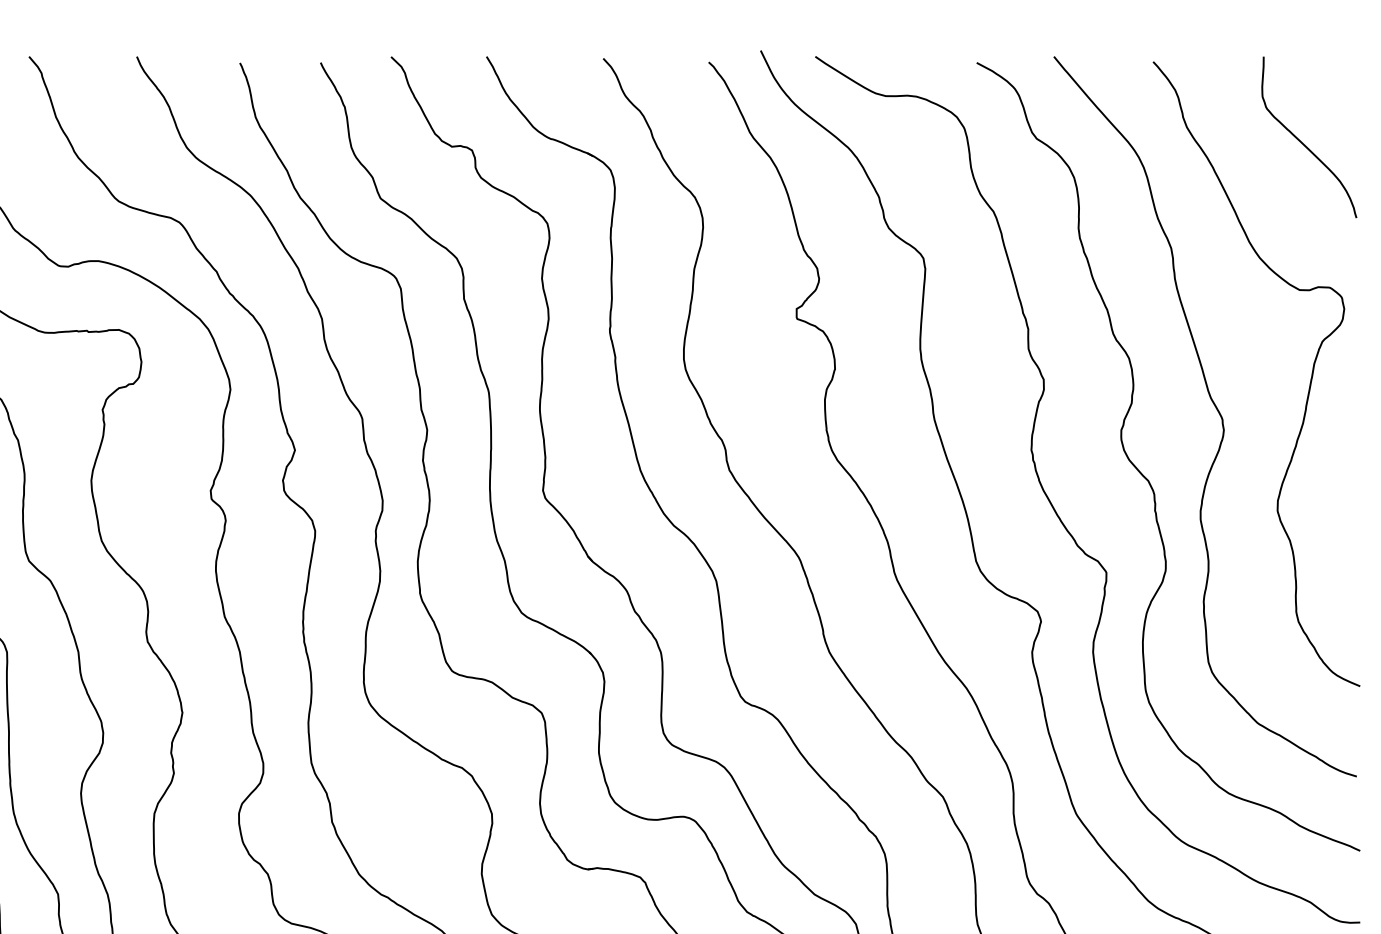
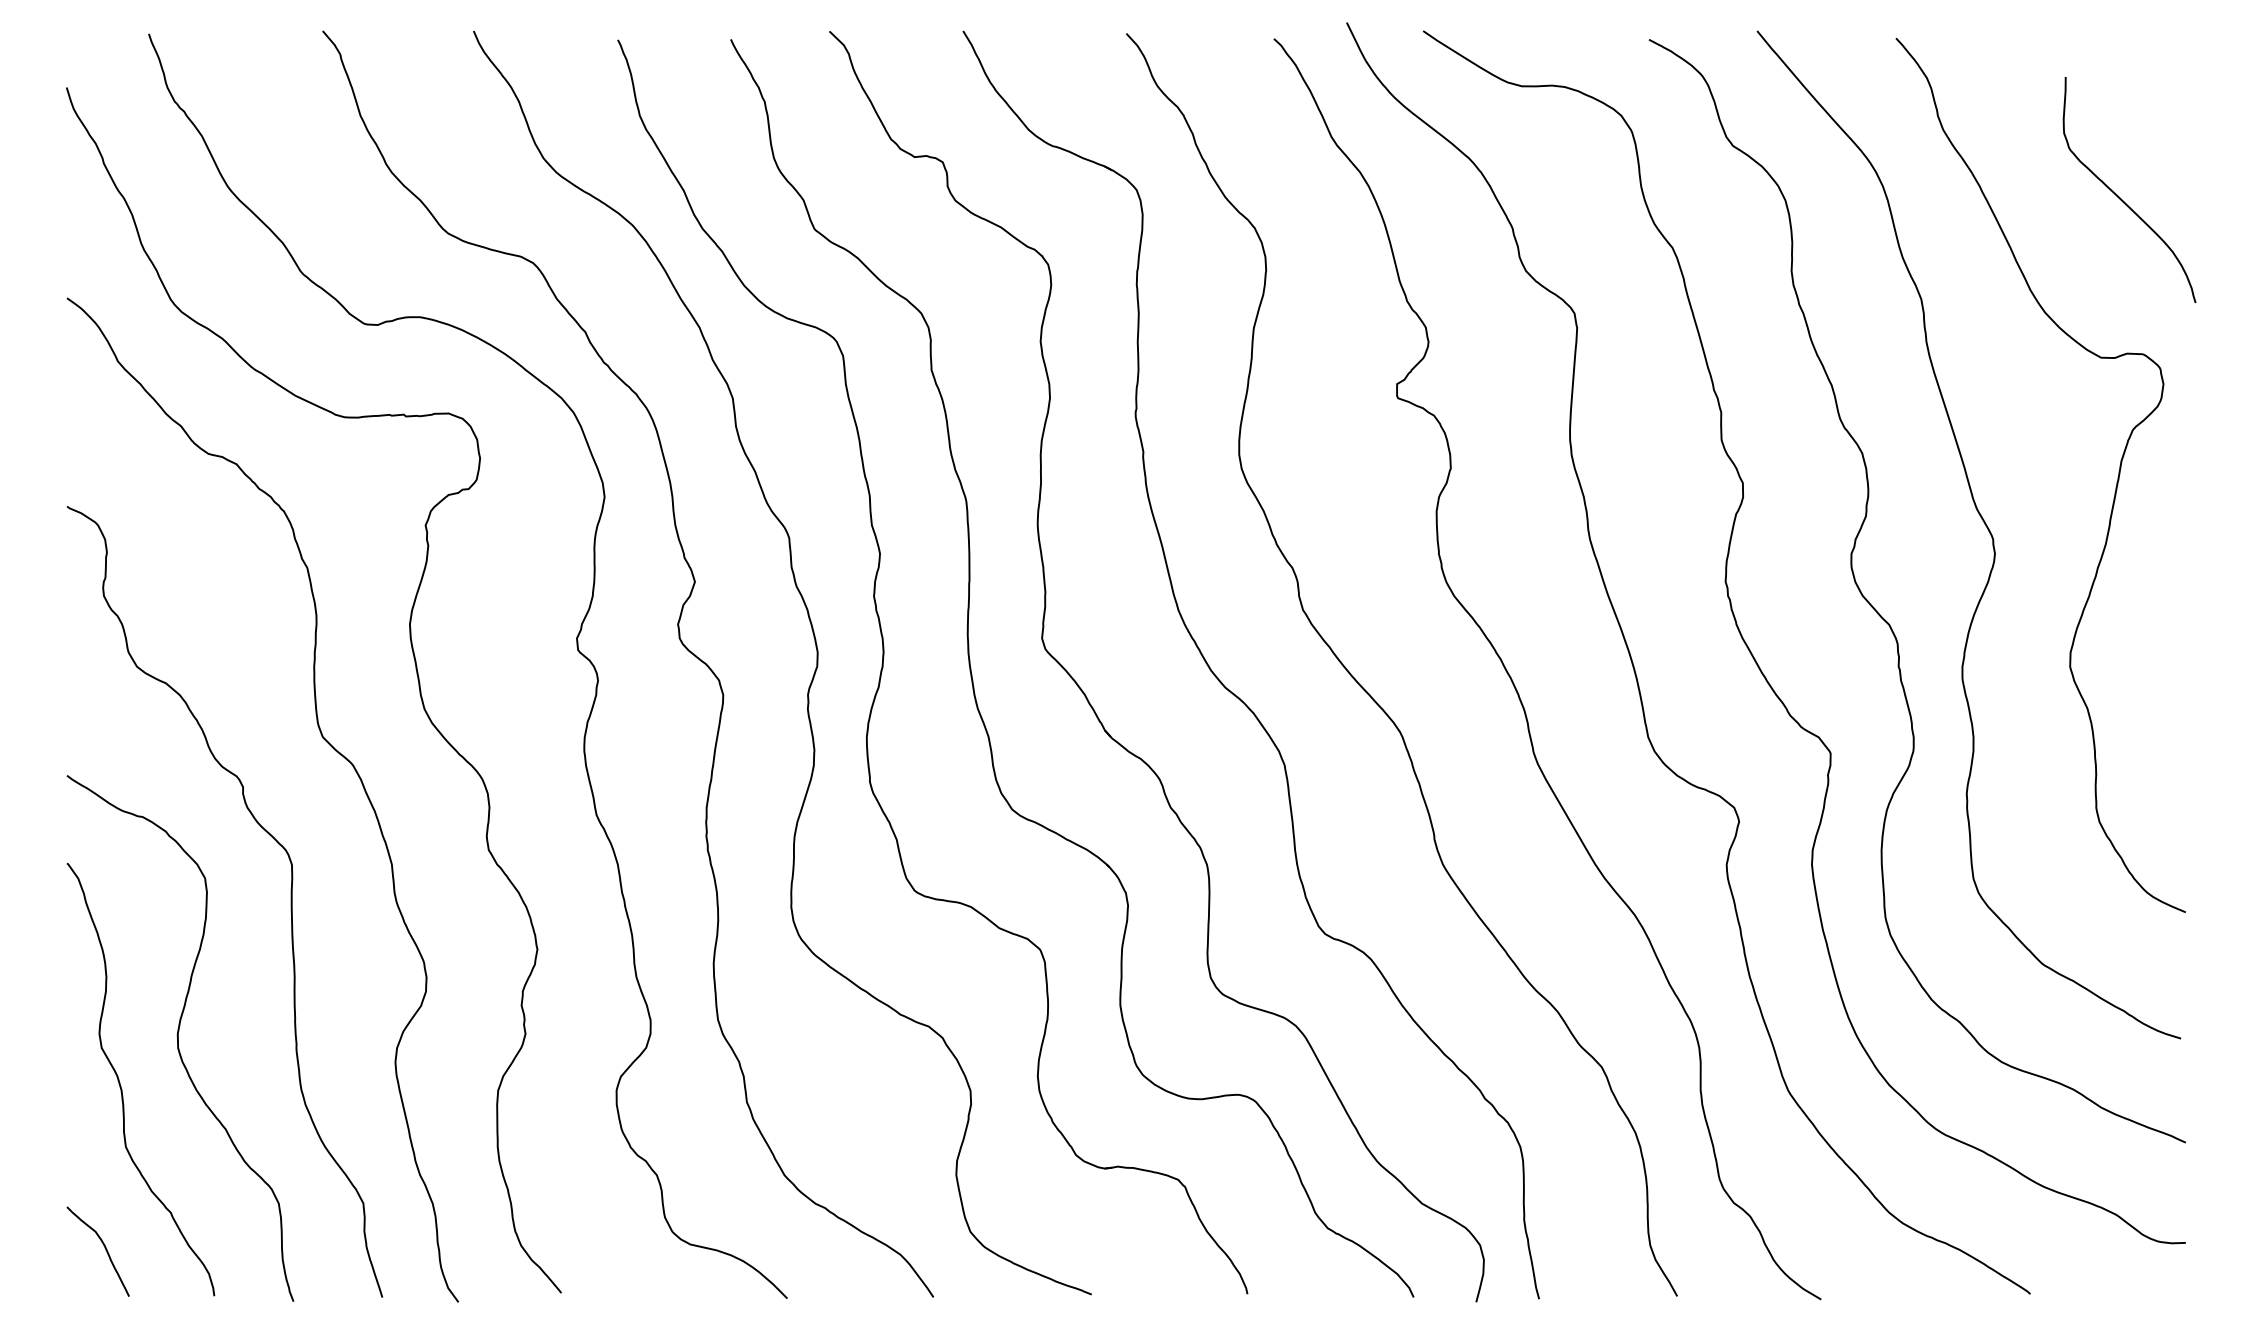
curve: (1302, 142) -> (2120, 197), moved

